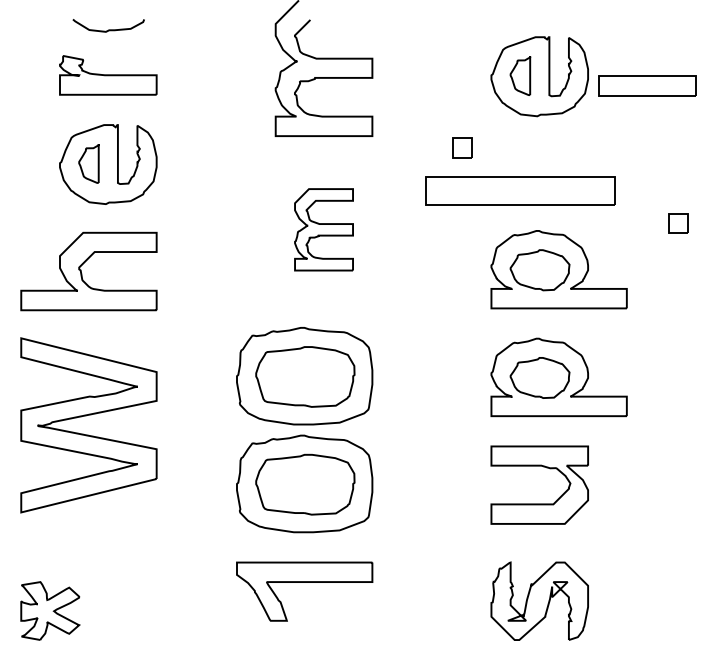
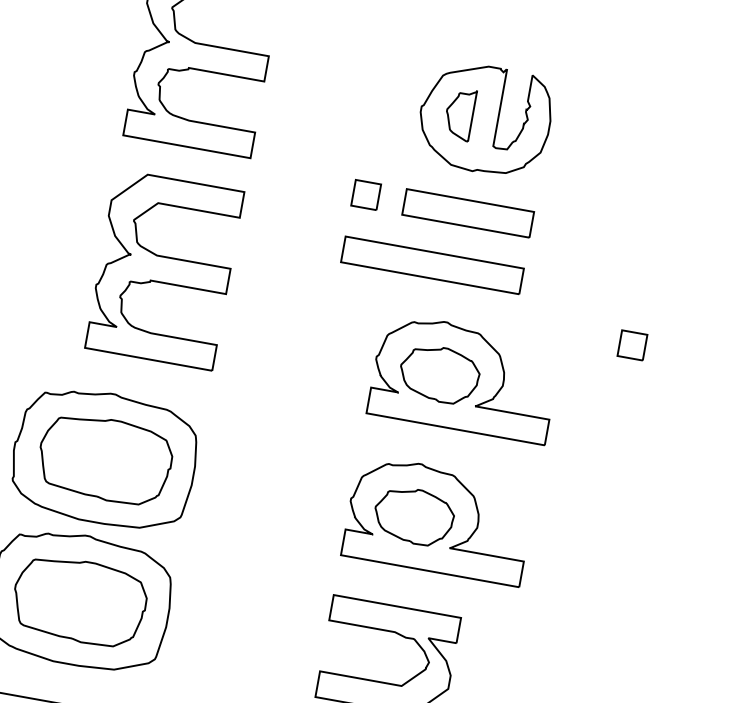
part: (647, 85) -> (467, 212), moved
part: (520, 190) -> (432, 264), size x0.71
part: (323, 229) -> (164, 269), size x1.67

